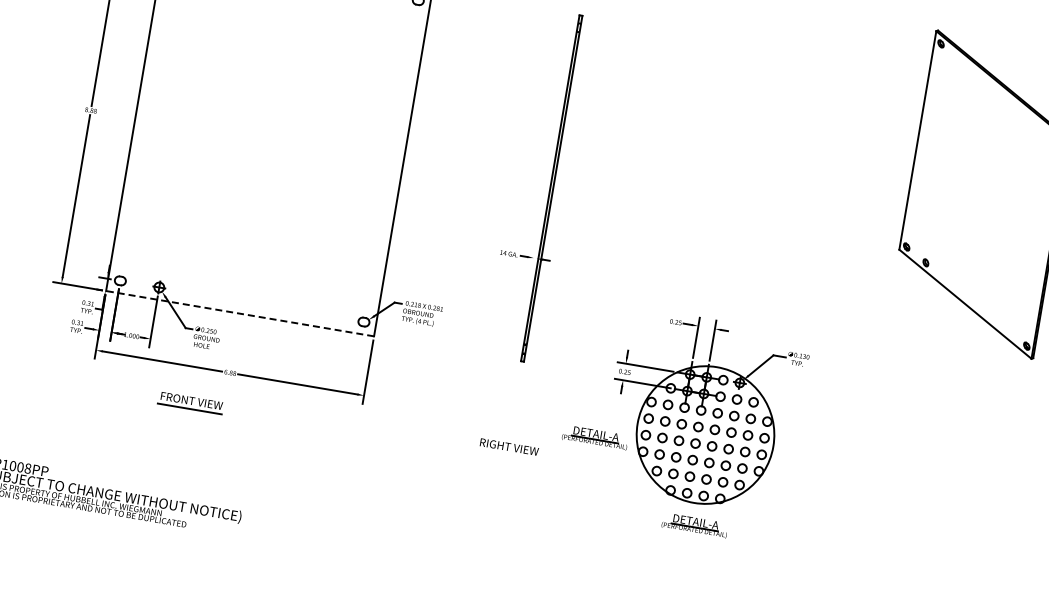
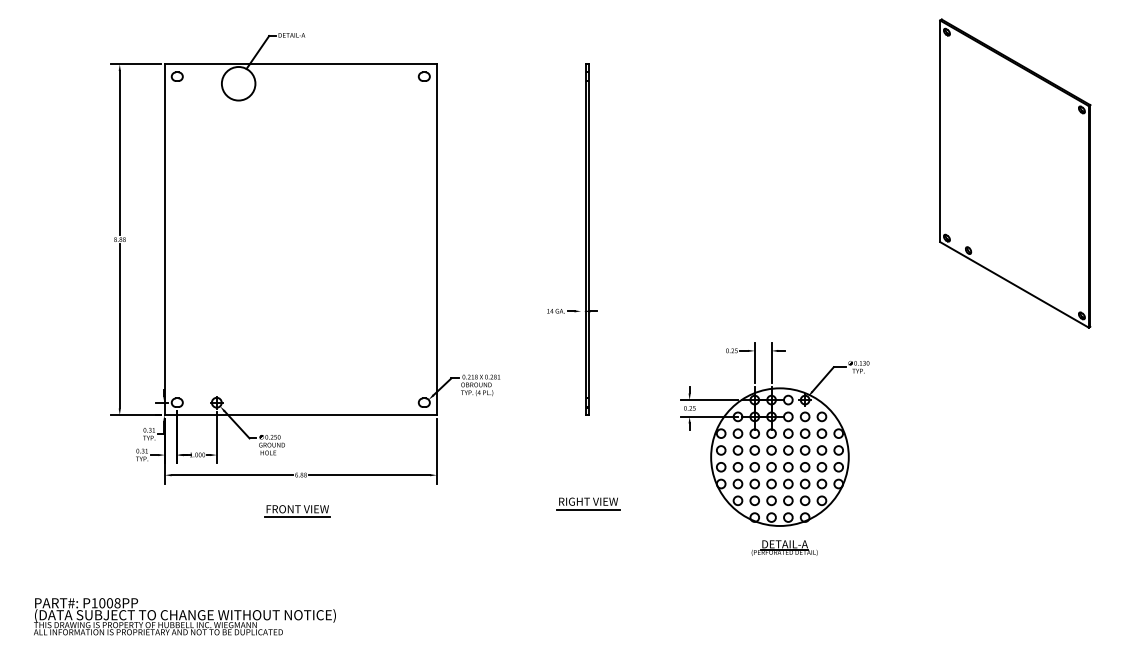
line: (239, 314) -> (300, 415), dashed -> solid
part: (191, 403) -> (297, 511), moved
part: (595, 437) -> (671, 477), removed
line: (508, 454) -> (588, 509), added

